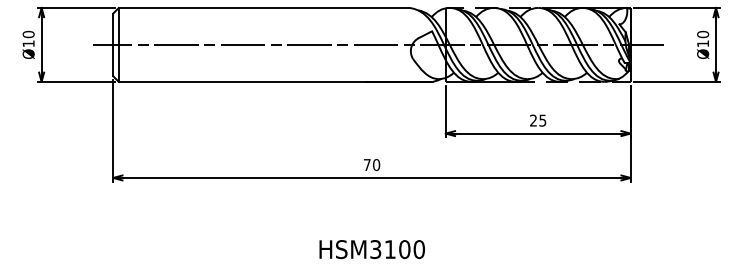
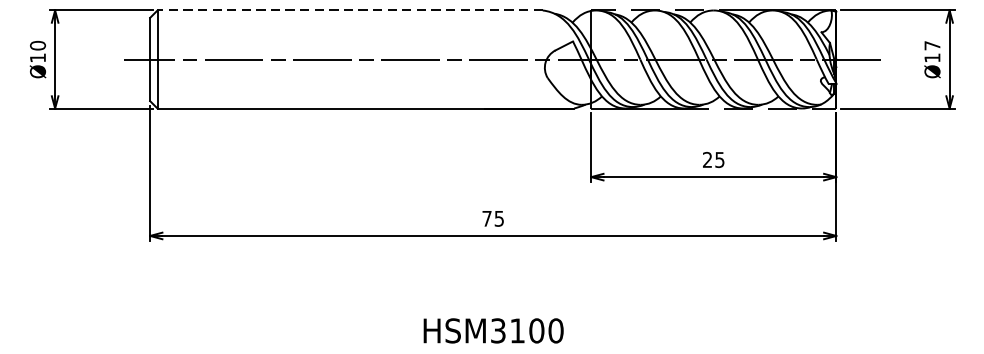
line: (263, 7) -> (349, 9), solid -> dashed
text: (703, 34) -> (932, 45), Ø10 -> Ø17
text: (376, 165) -> (499, 219), 70 -> 75

